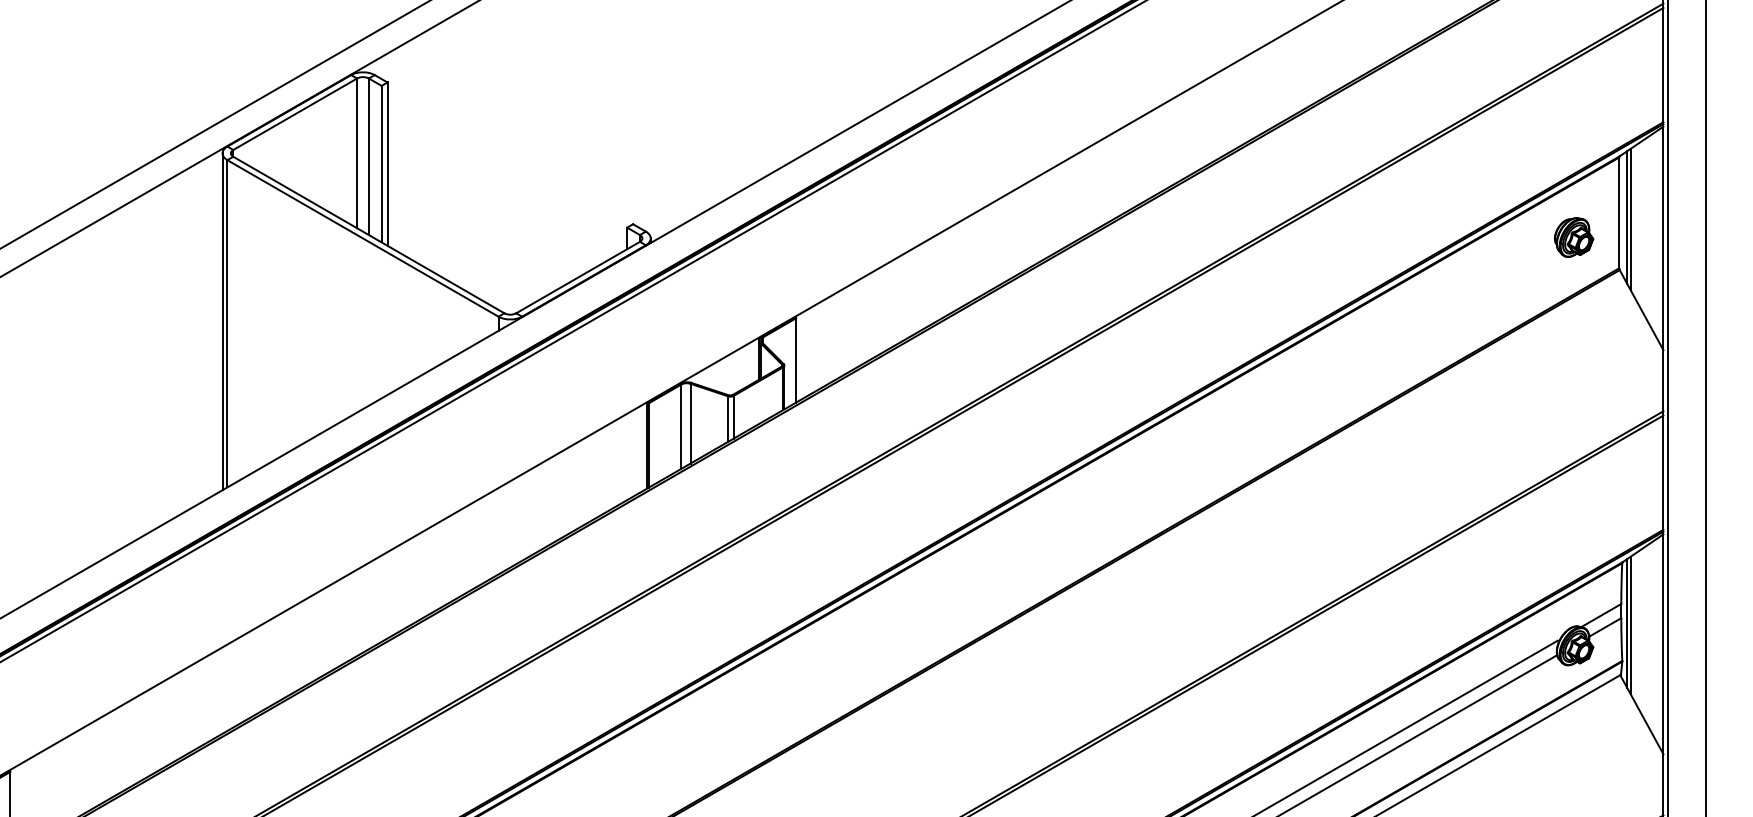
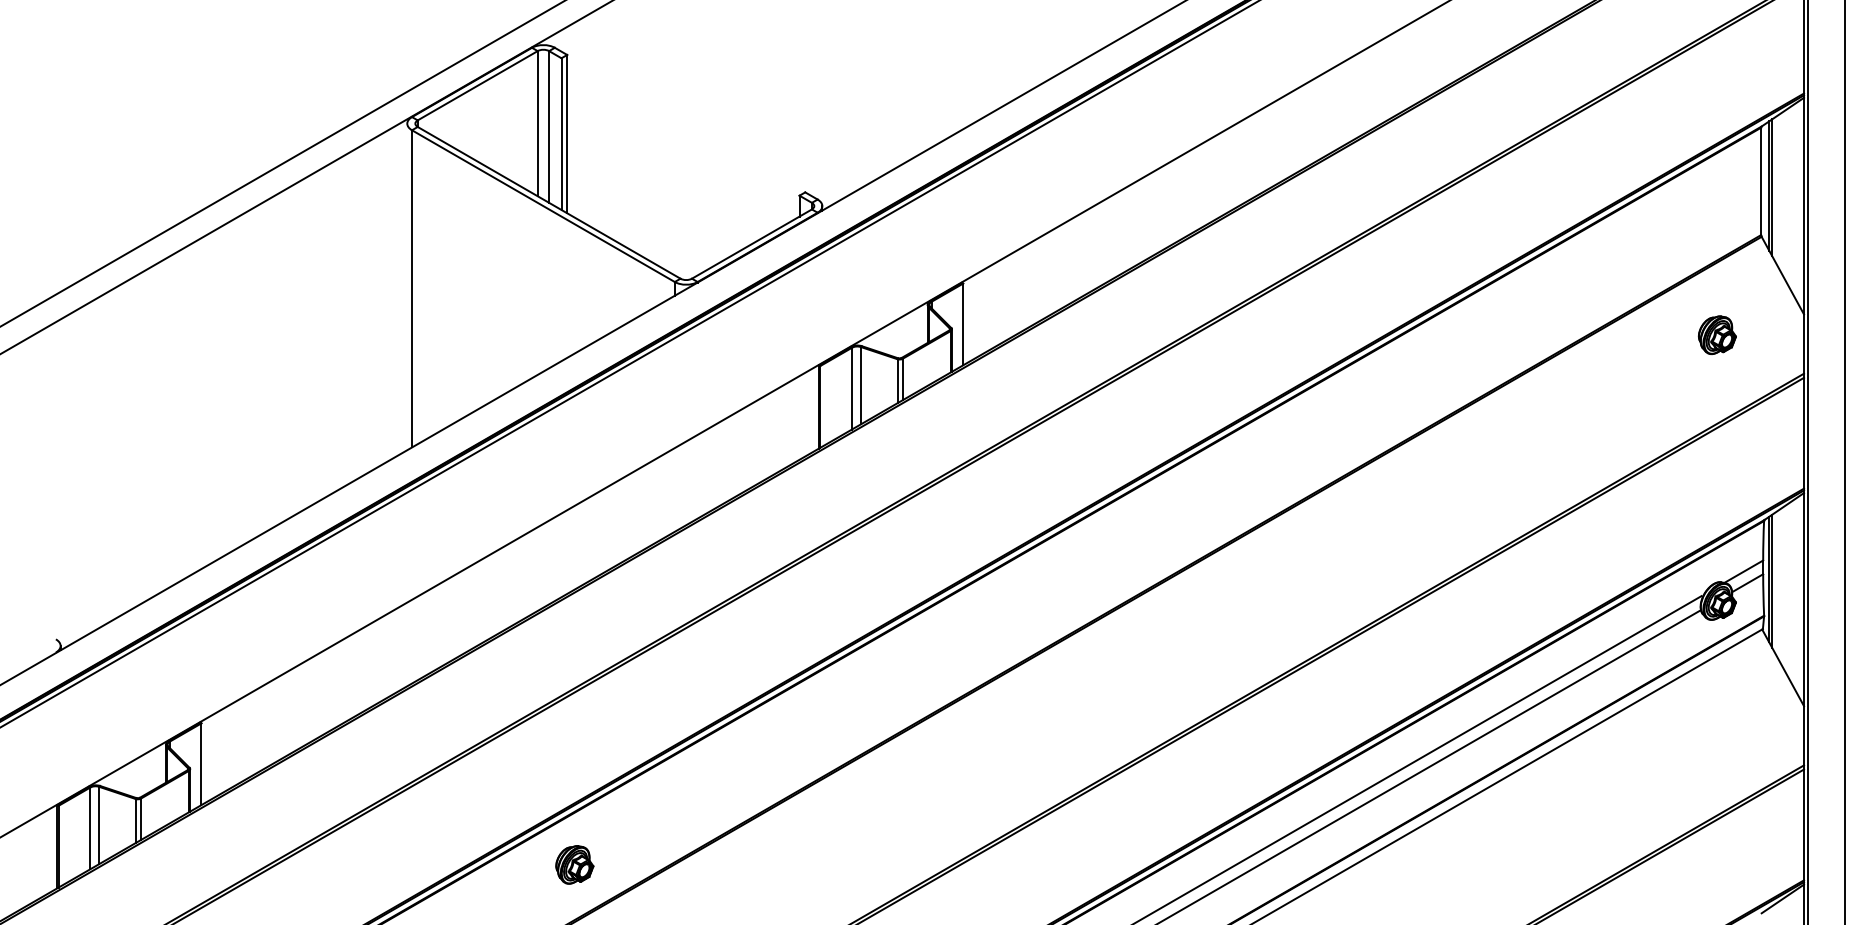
part: (1573, 236) -> (1716, 334), moved
line: (222, 321) -> (407, 286), removed

